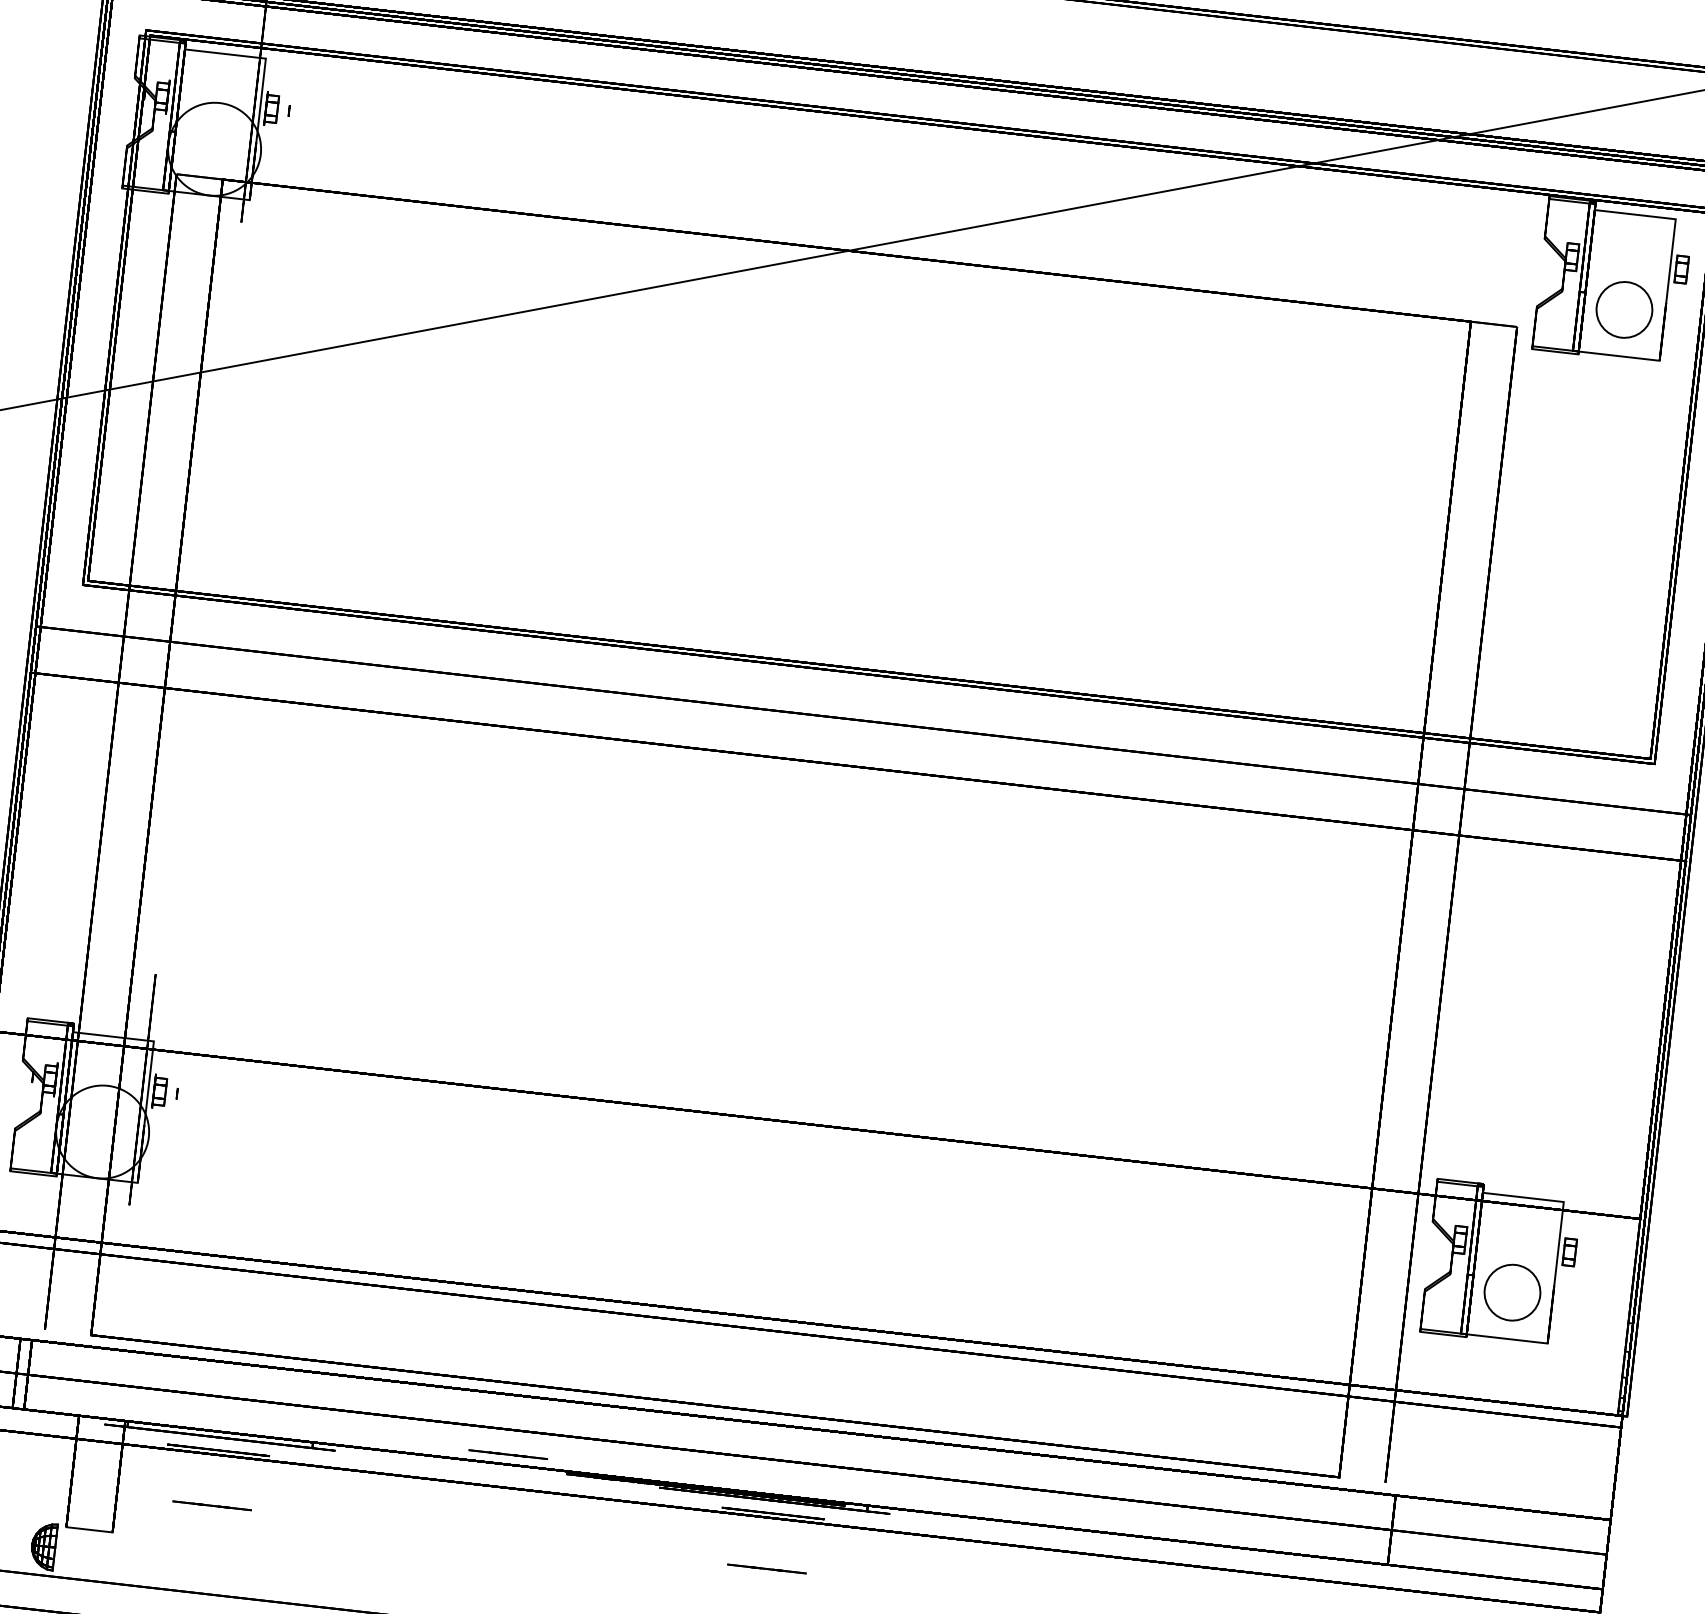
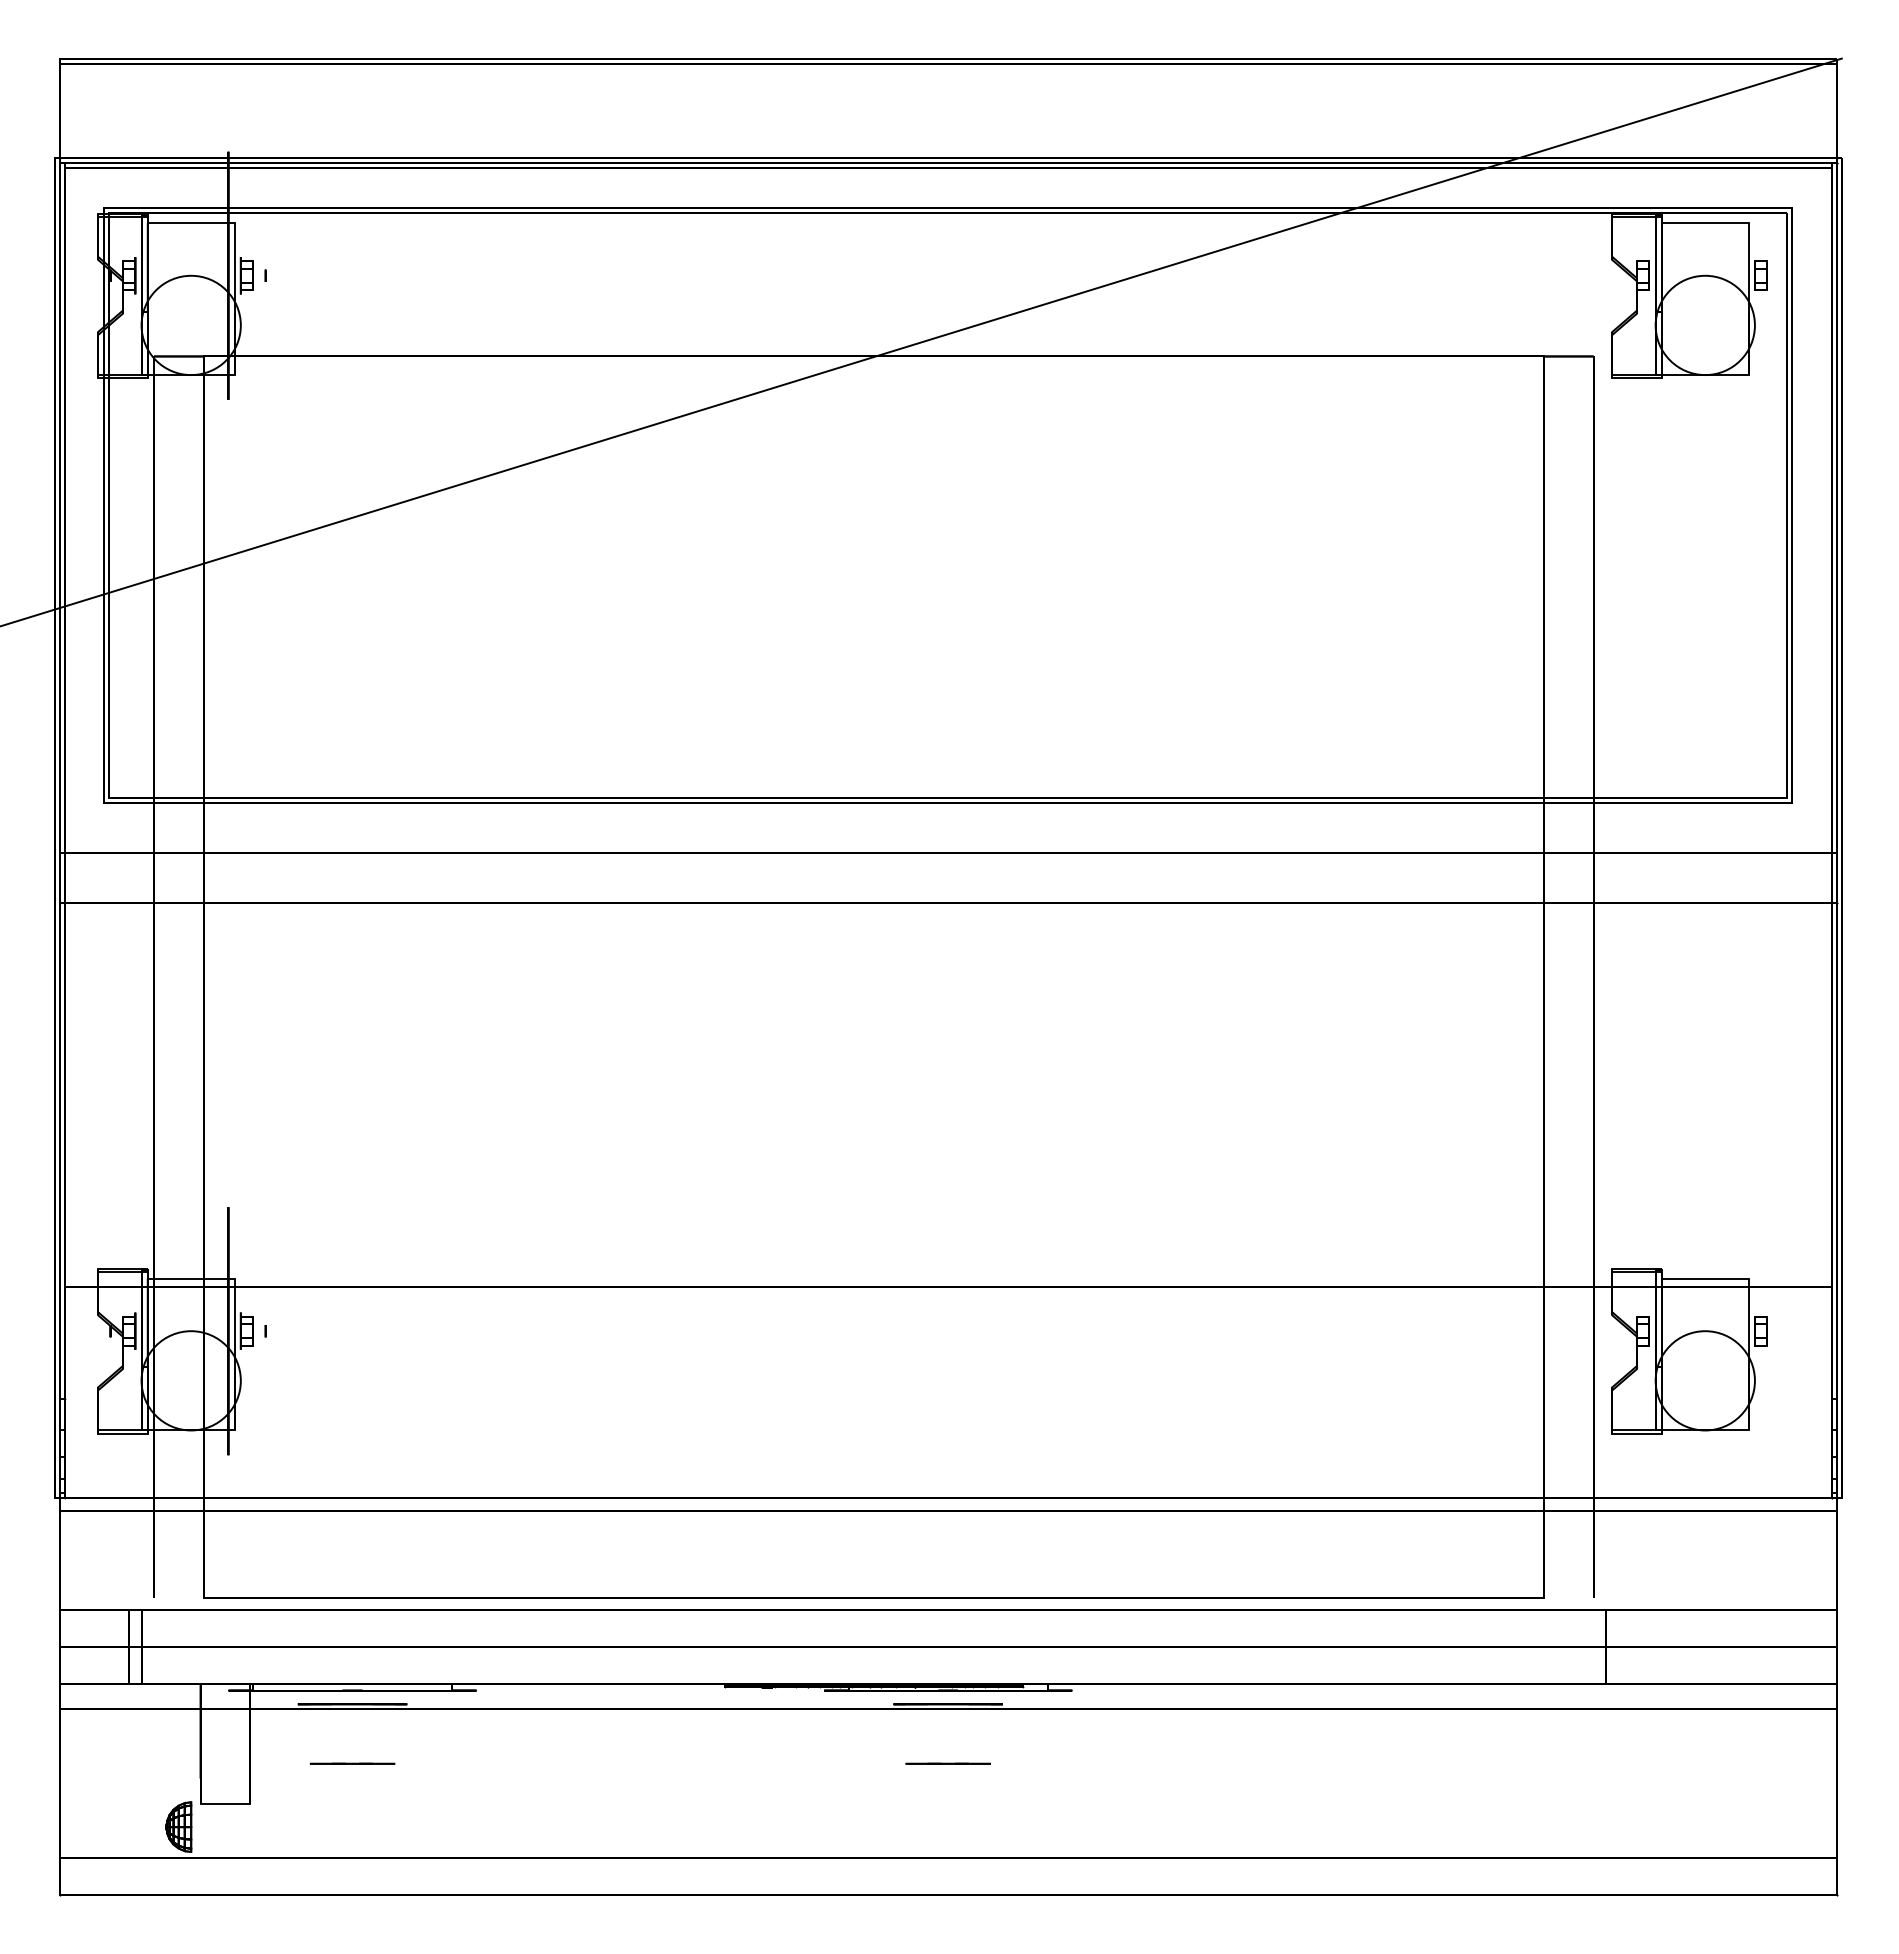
circle: (1623, 309) -> (1704, 325), size x1.67
circle: (1511, 1292) -> (1704, 1380), size x1.67
line: (507, 1454) -> (659, 1673), removed

